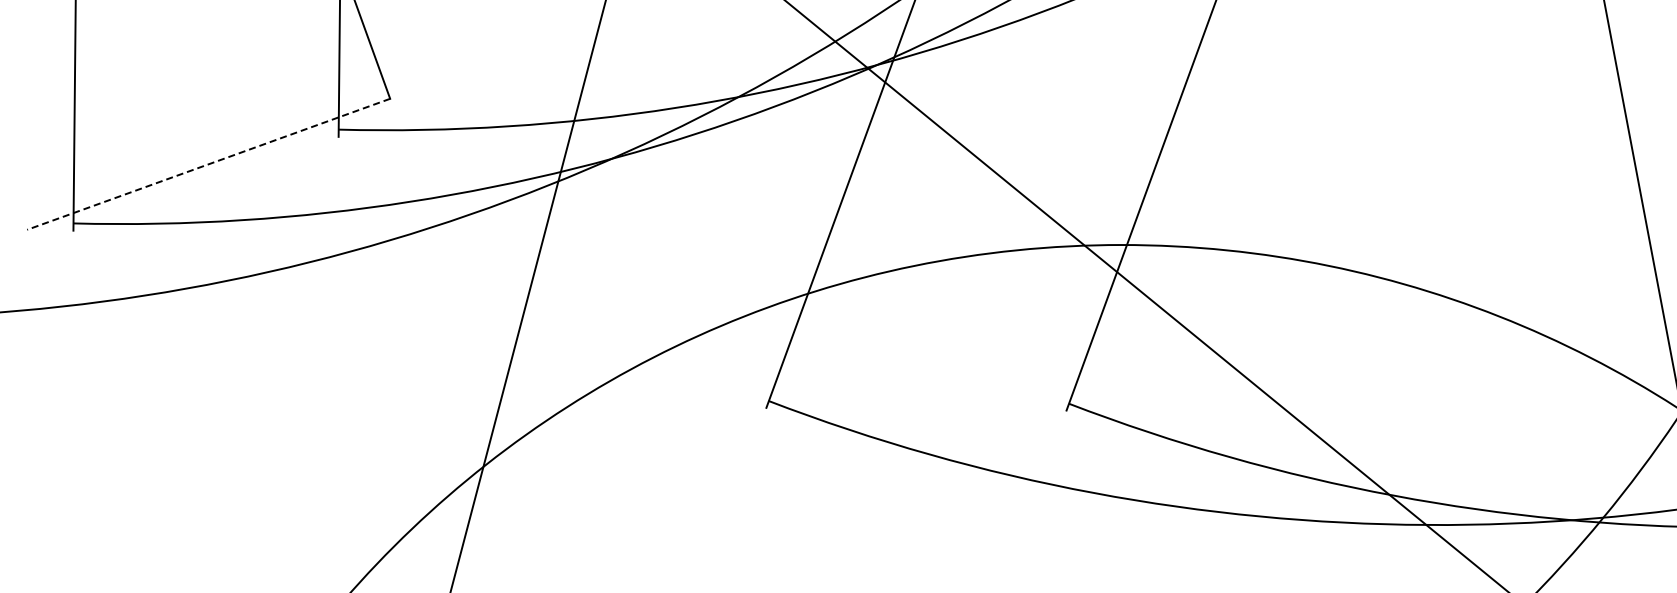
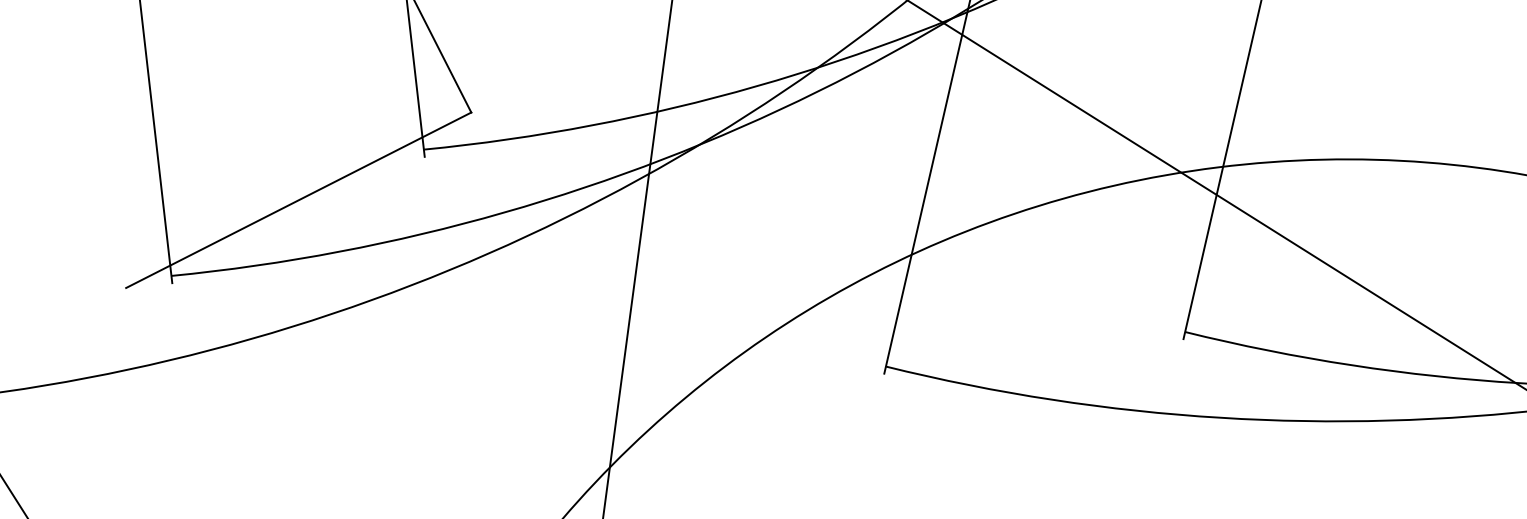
line: (208, 164) -> (298, 200), dashed -> solid

